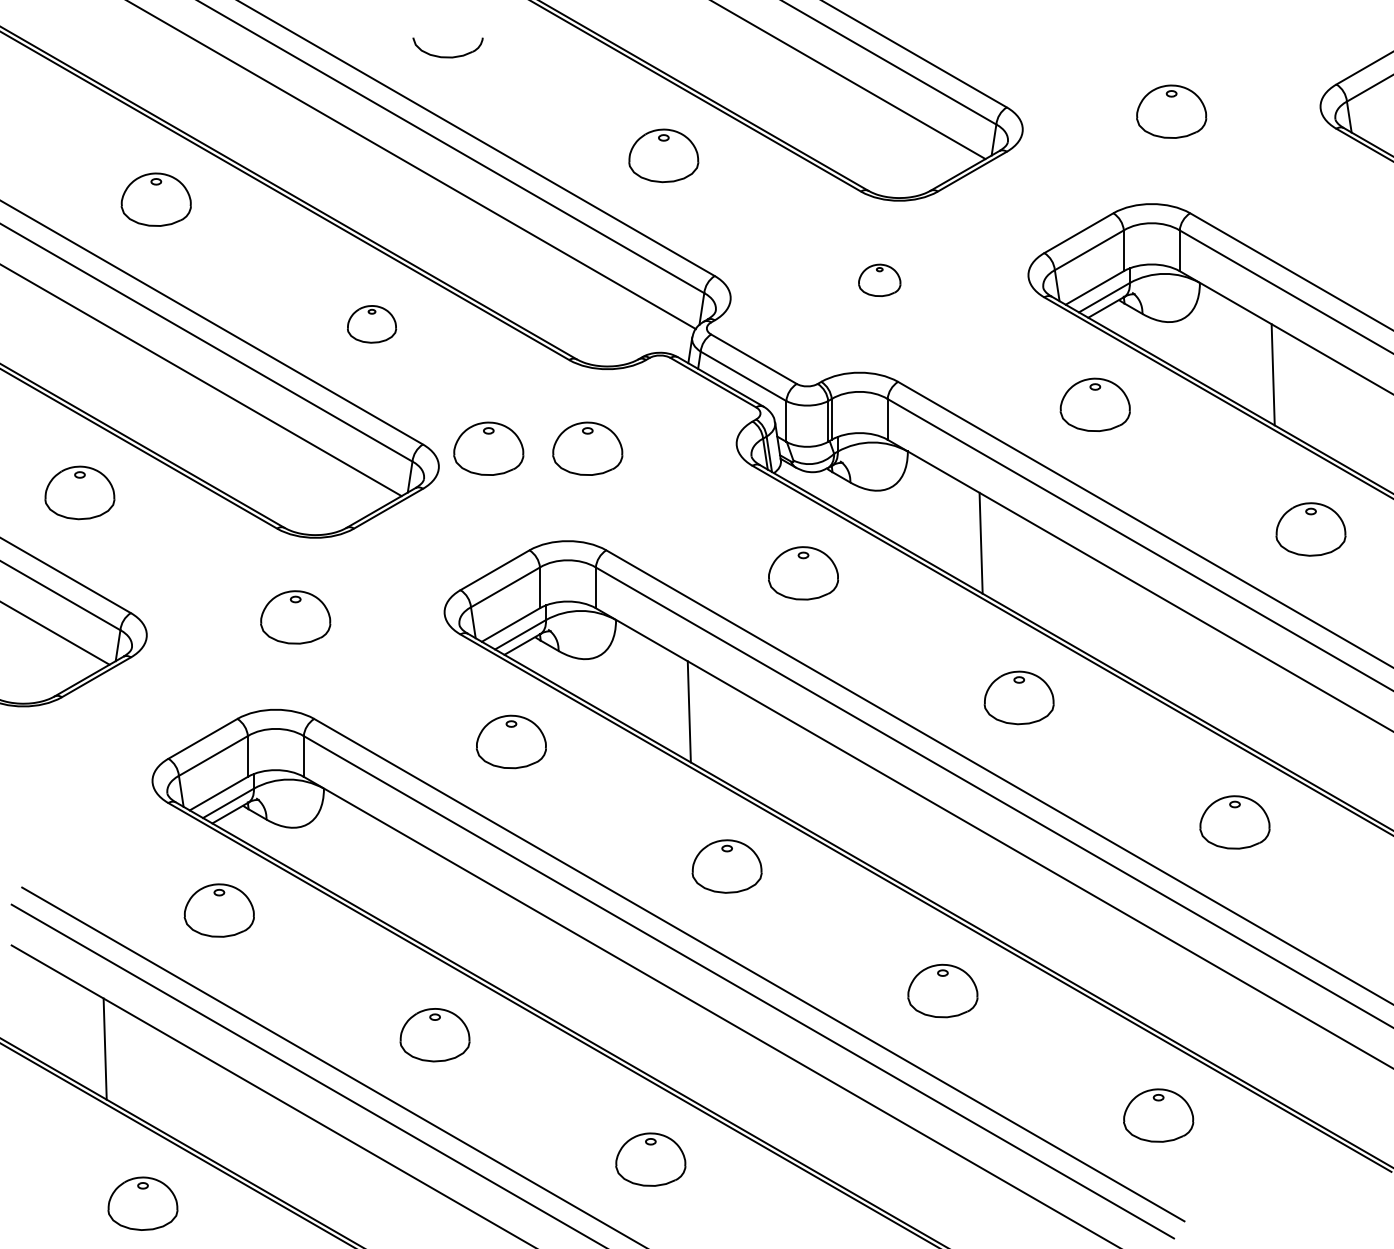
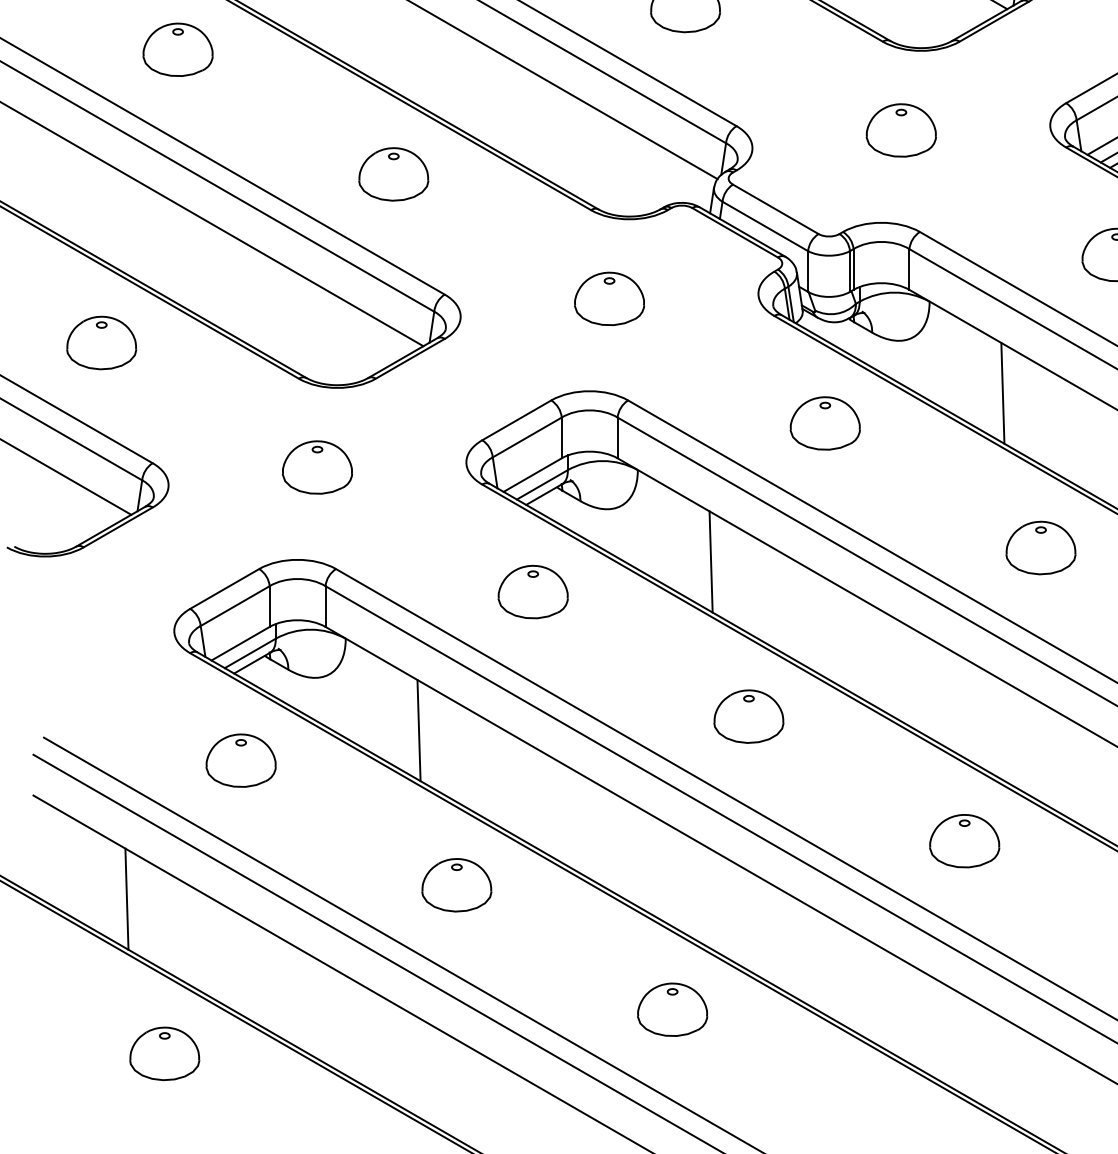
part: (879, 280) -> (901, 130), size x1.67
part: (371, 324) -> (393, 174), size x1.43
part: (488, 448) -> (510, 298), removed
line: (396, 880) -> (418, 730), added

